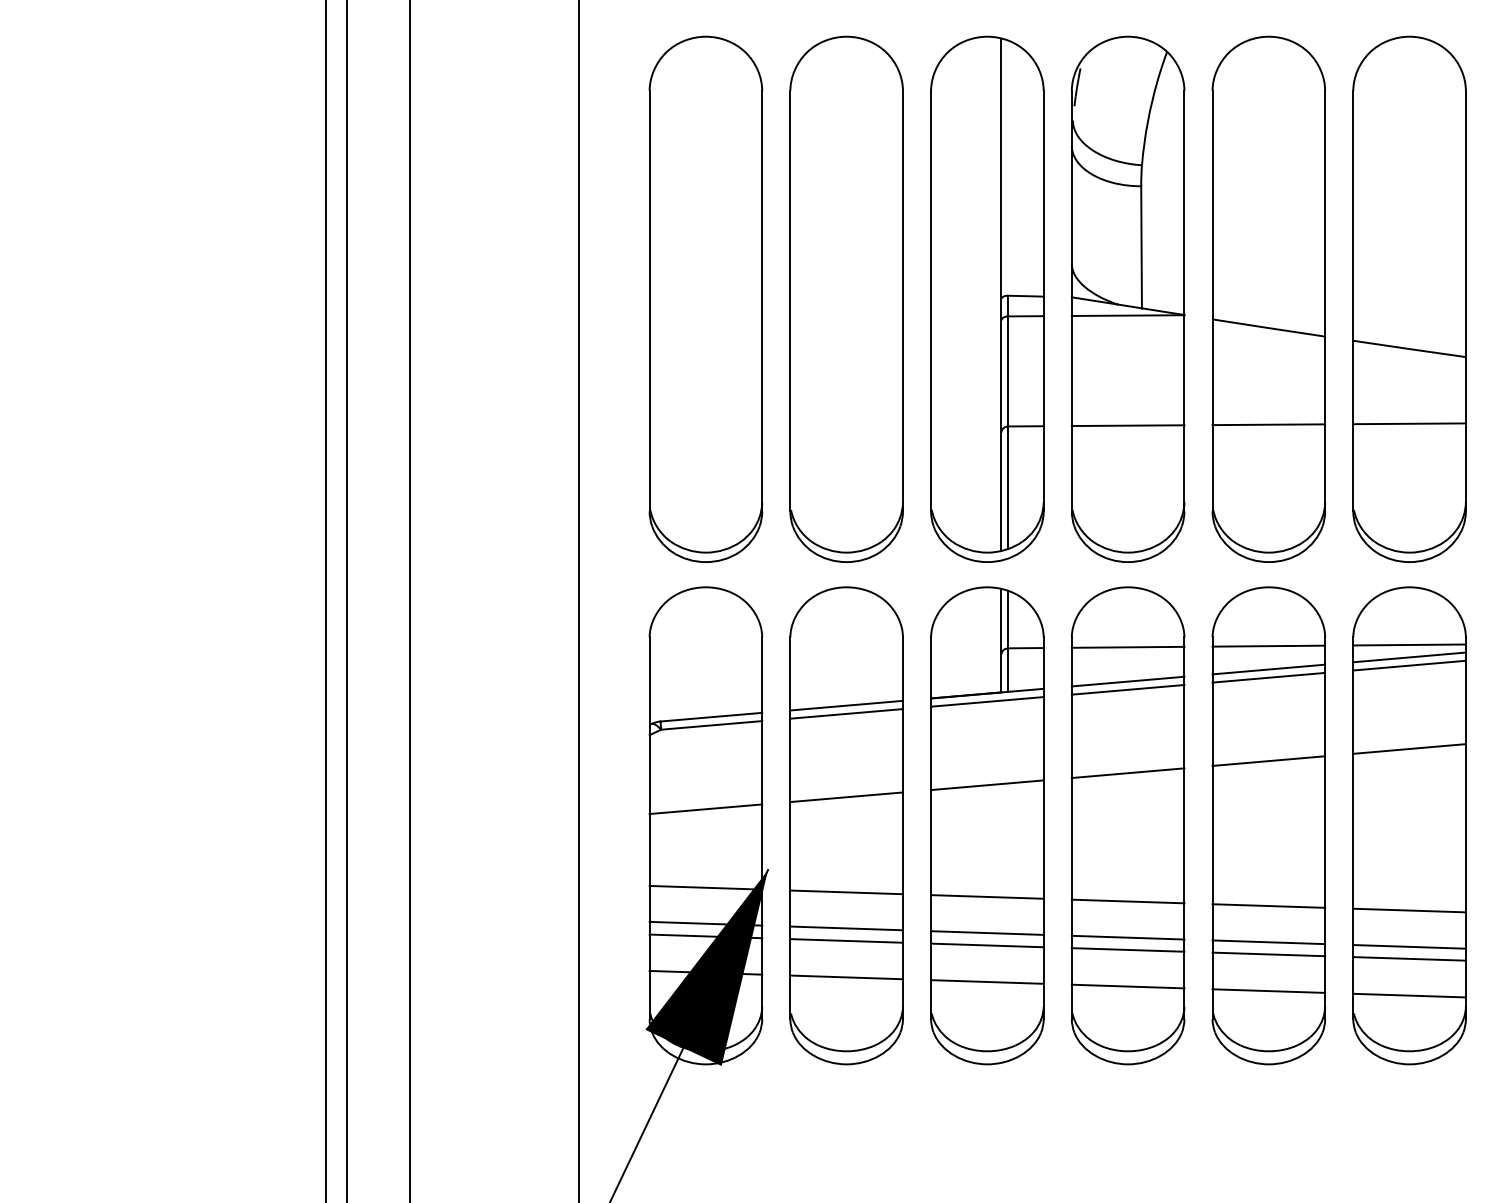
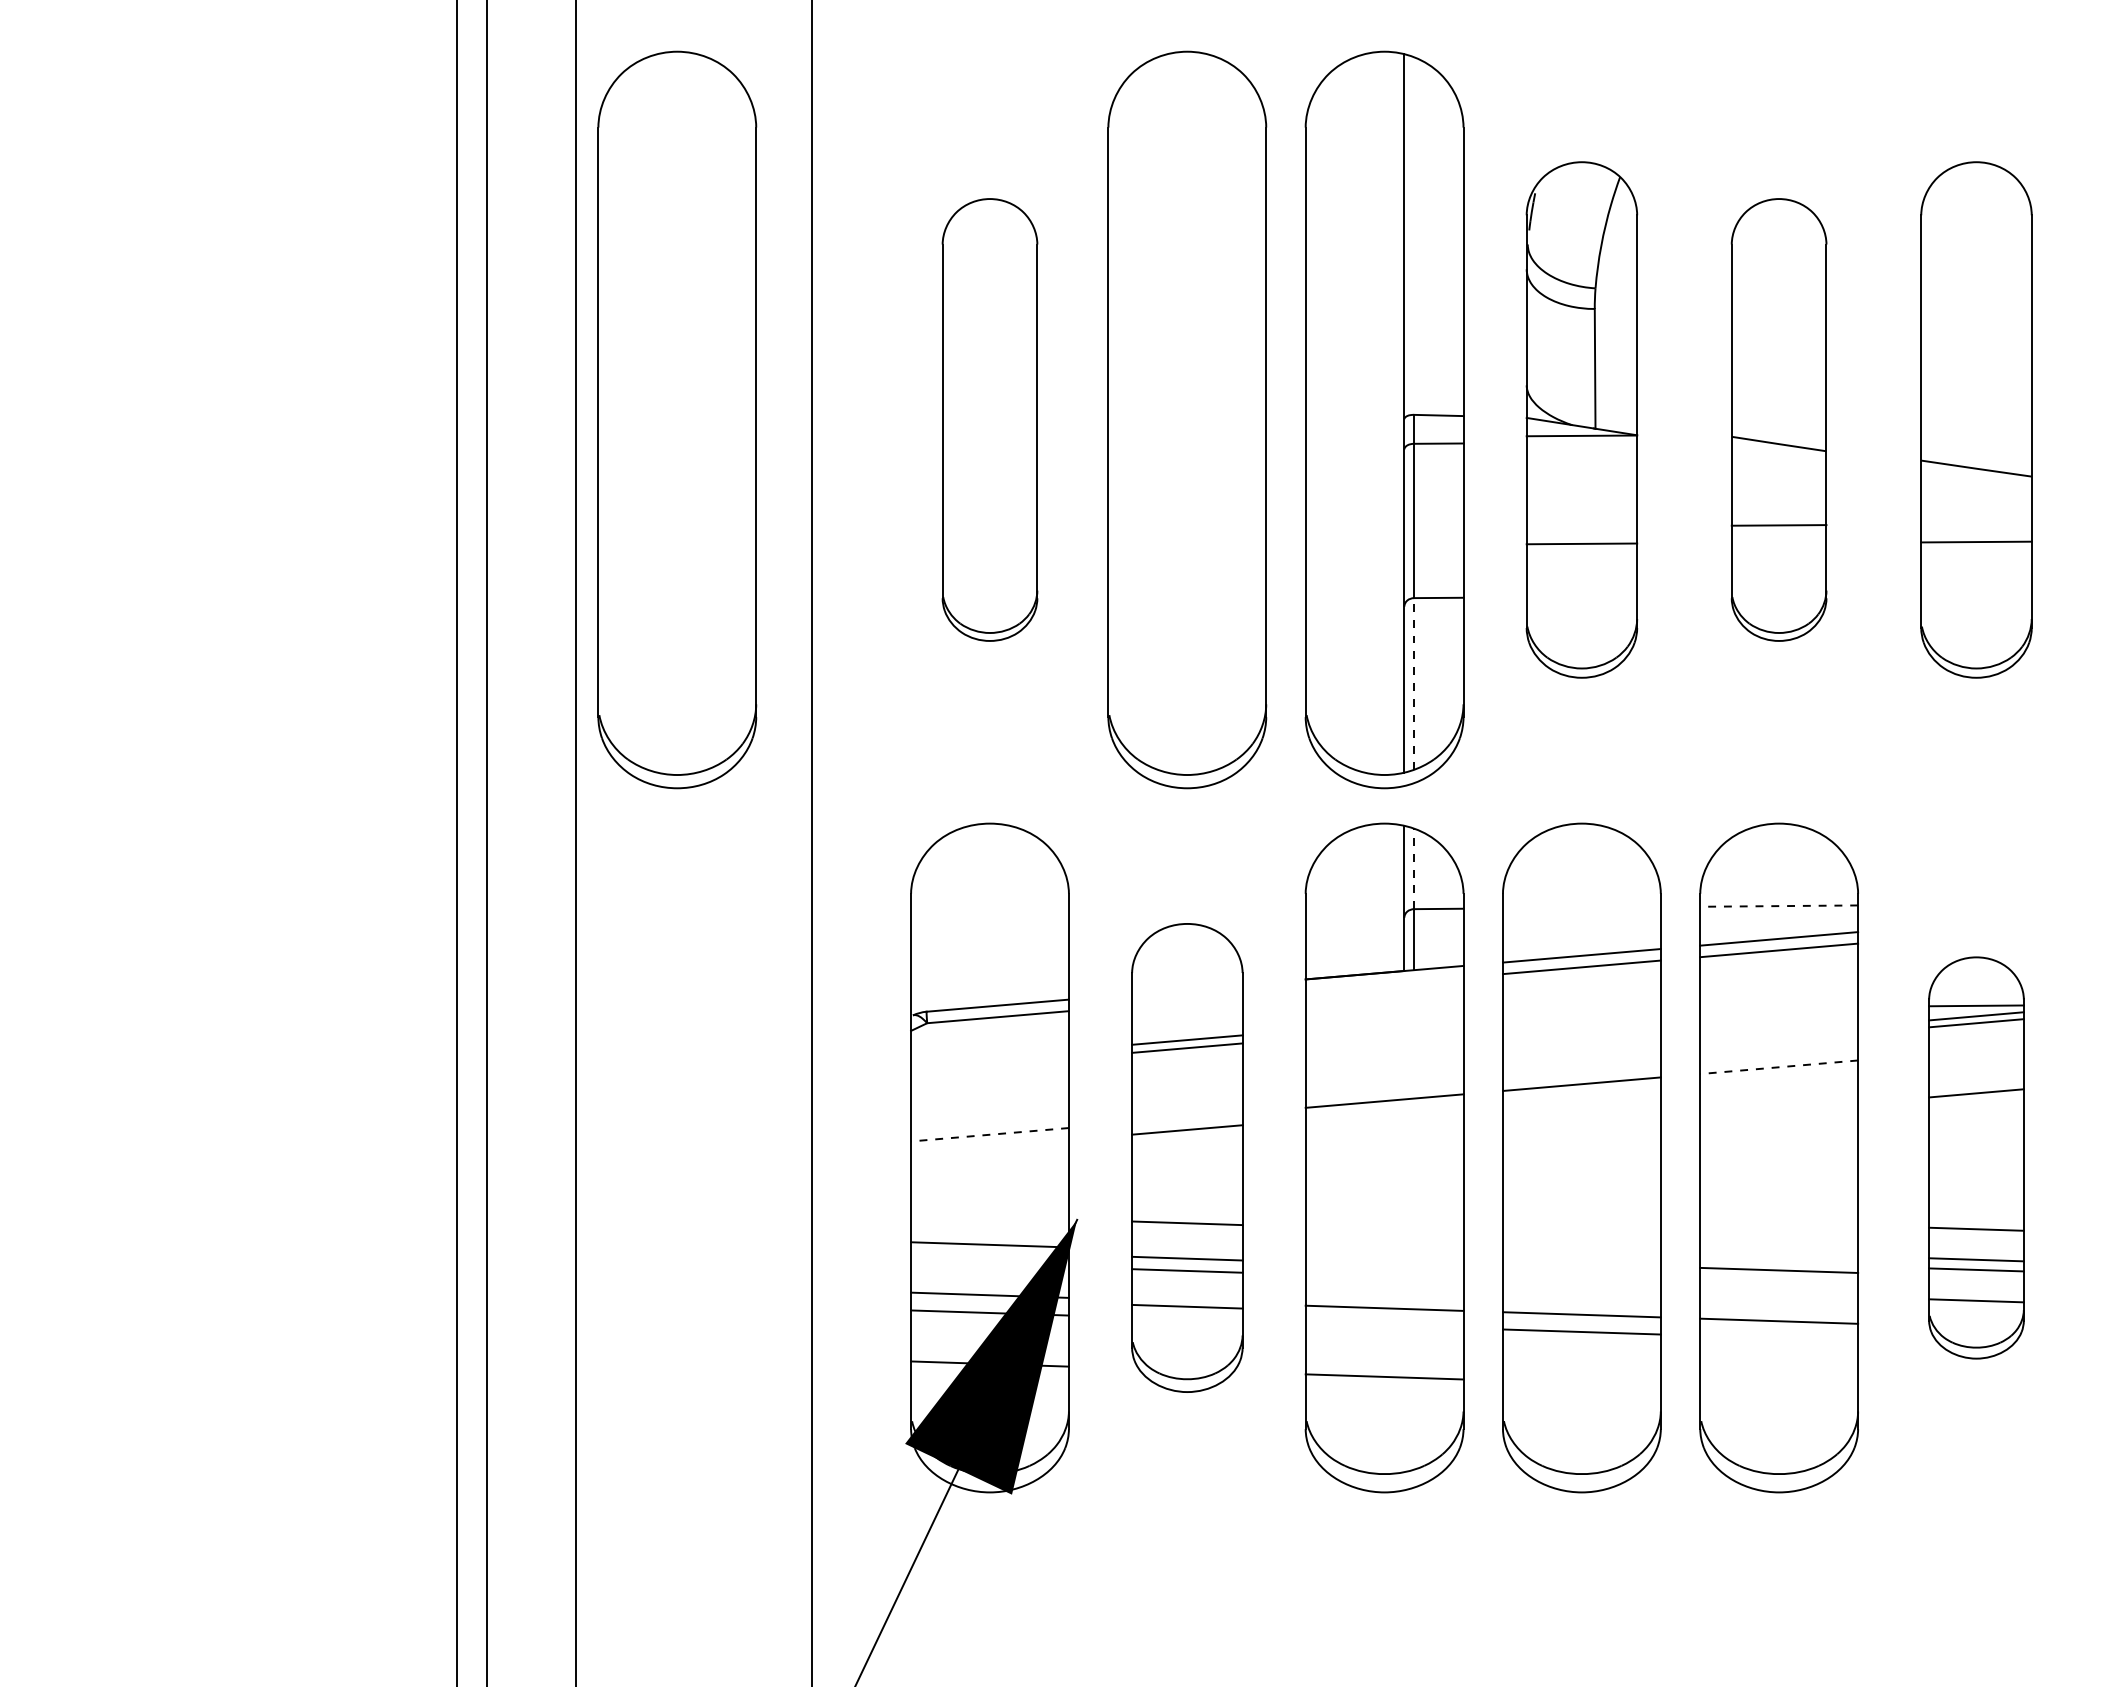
part: (483, 299) -> (677, 419), added
part: (705, 299) -> (989, 419), size x0.6
part: (1127, 299) -> (1581, 419), size x0.7
part: (1268, 299) -> (1778, 419), size x0.6
part: (1409, 299) -> (1976, 419), size x0.7
line: (1008, 487) -> (1414, 683), solid -> dashed
line: (1008, 619) -> (1414, 868), solid -> dashed
line: (1269, 646) -> (1779, 906), solid -> dashed
line: (1127, 647) -> (1581, 907), removed
line: (987, 701) -> (1384, 983), removed
line: (1268, 761) -> (1778, 1067), solid -> dashed
line: (705, 809) -> (989, 1134), solid -> dashed
part: (846, 825) -> (1187, 1157), size x0.7
part: (1409, 825) -> (1976, 1157), size x0.6
line: (987, 896) -> (1384, 1257), removed
line: (1127, 901) -> (1581, 1263), removed
line: (987, 945) -> (1384, 1325), removed
line: (1269, 953) -> (1779, 1337), removed
line: (1127, 985) -> (1581, 1382), removed
line: (1269, 990) -> (1779, 1389), removed

